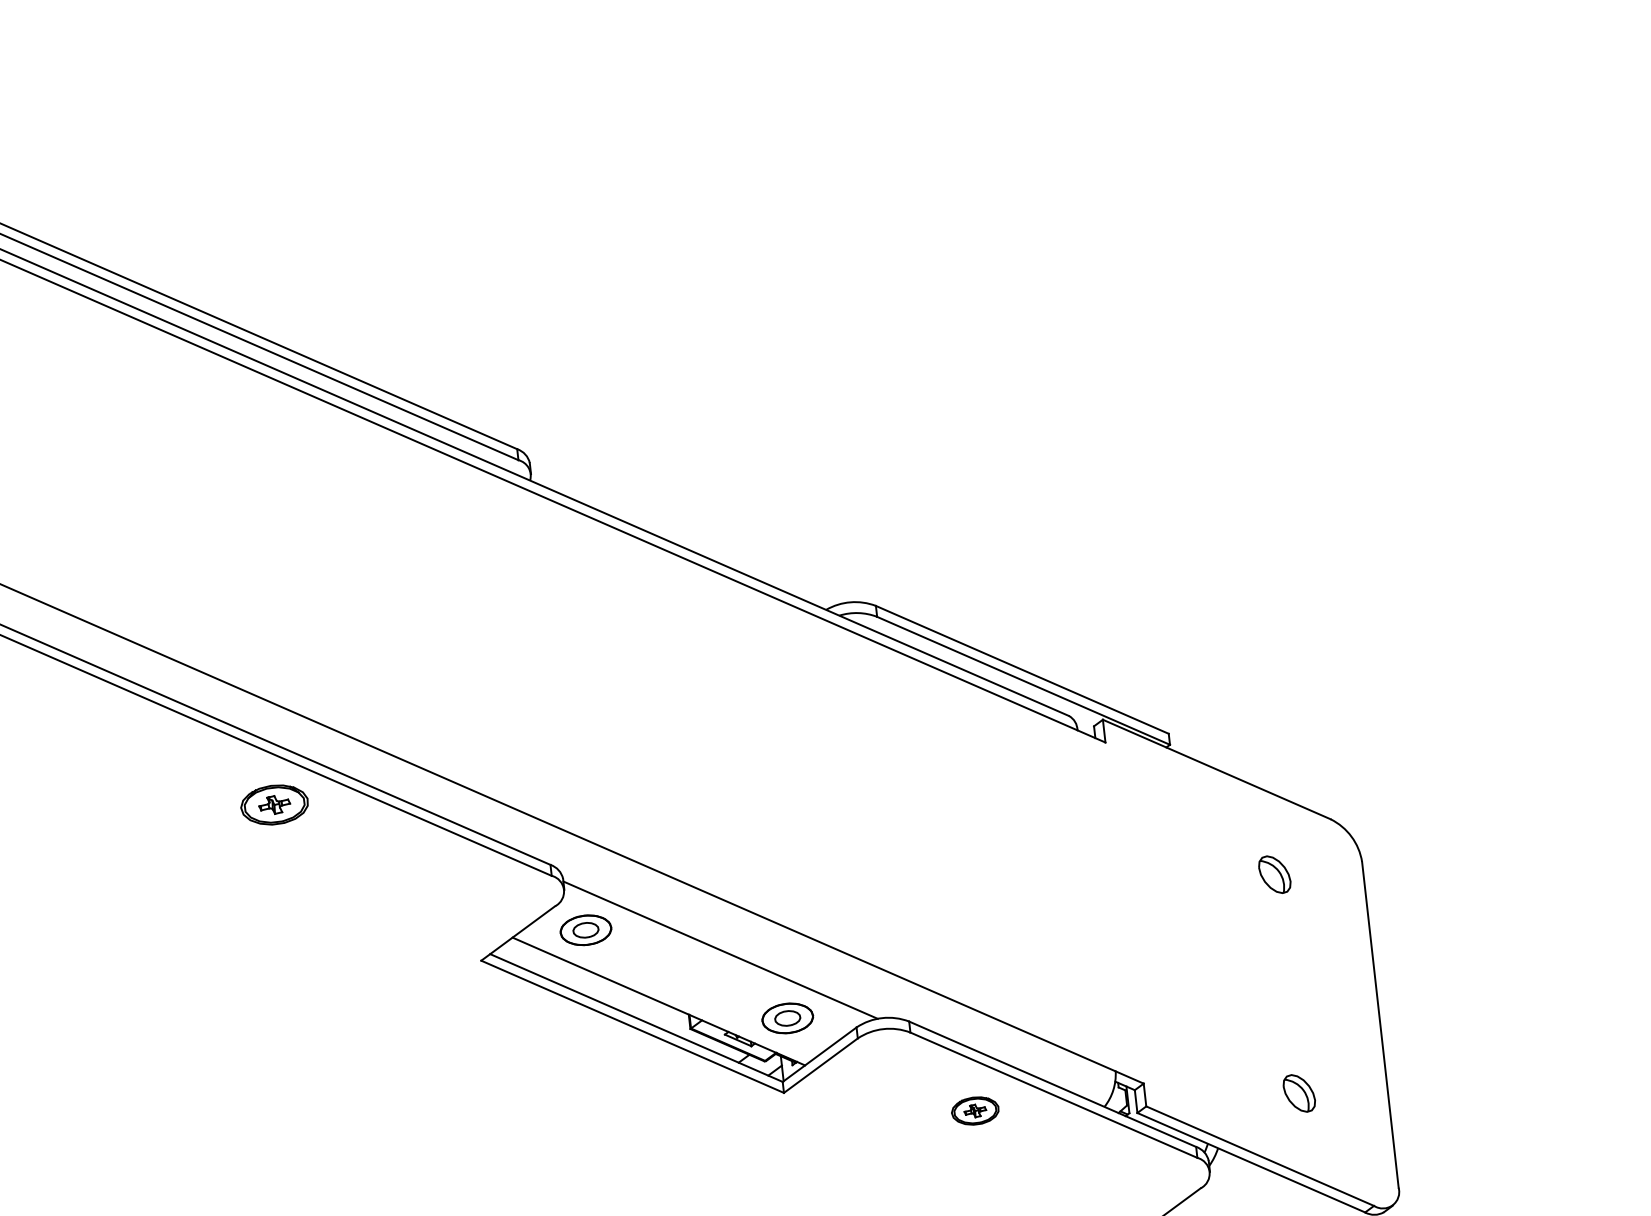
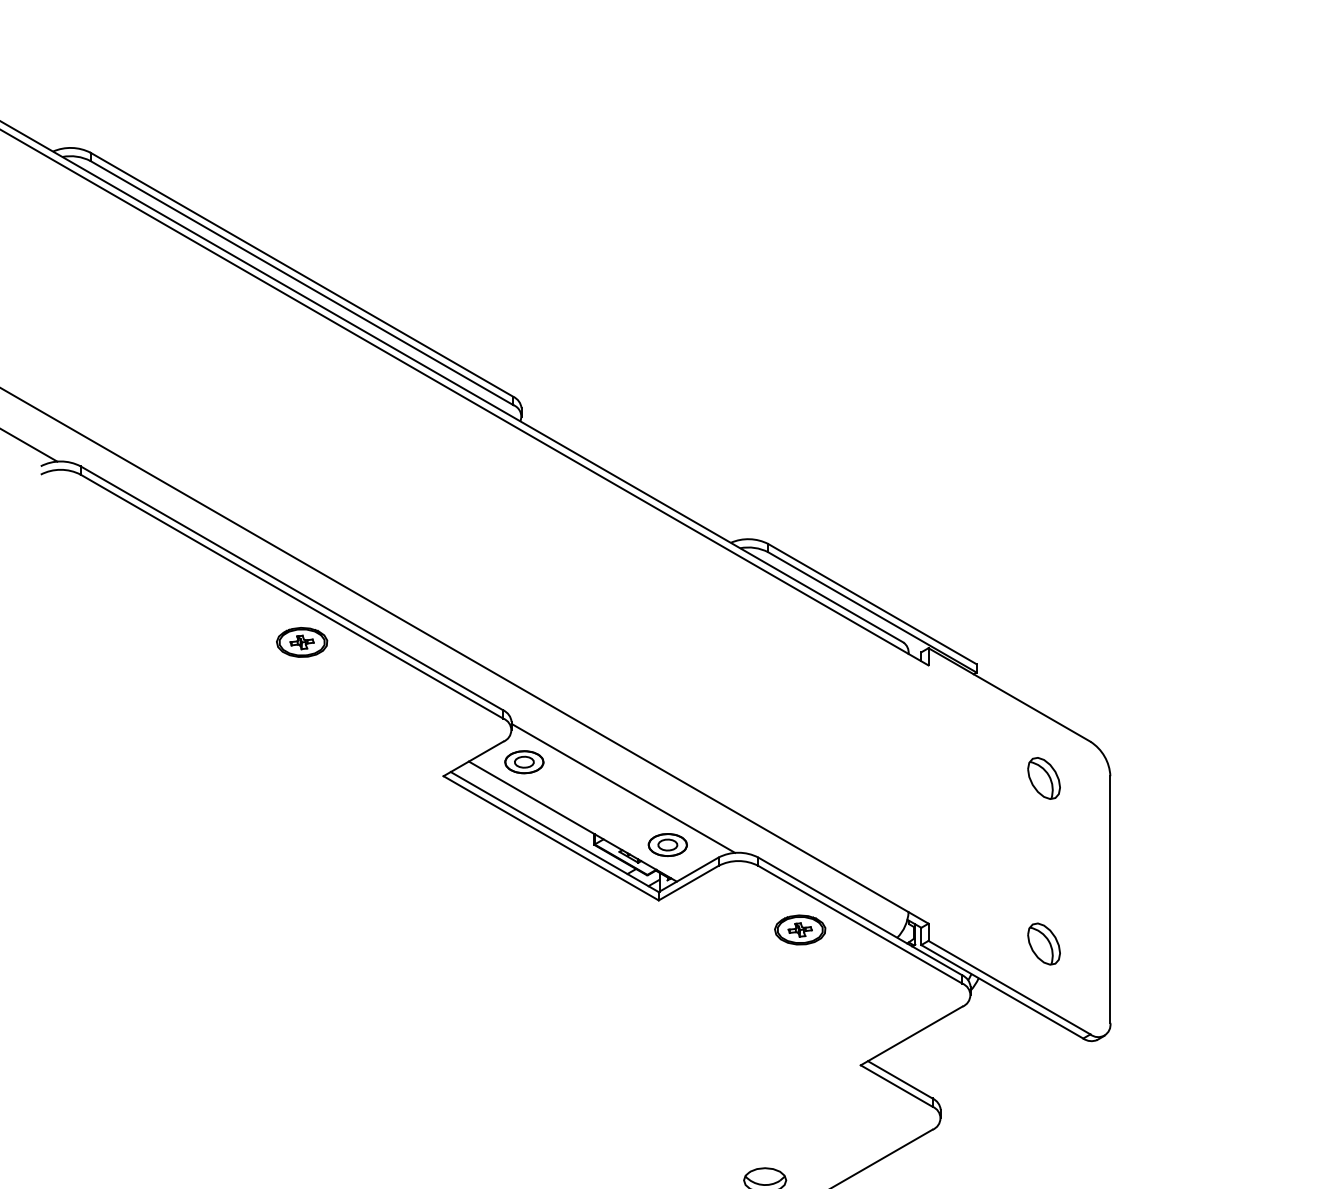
part: (1274, 874) -> (1043, 778), size x1.43
part: (1298, 1092) -> (1043, 943), size x1.43
part: (975, 1110) -> (800, 929), size x1.43

